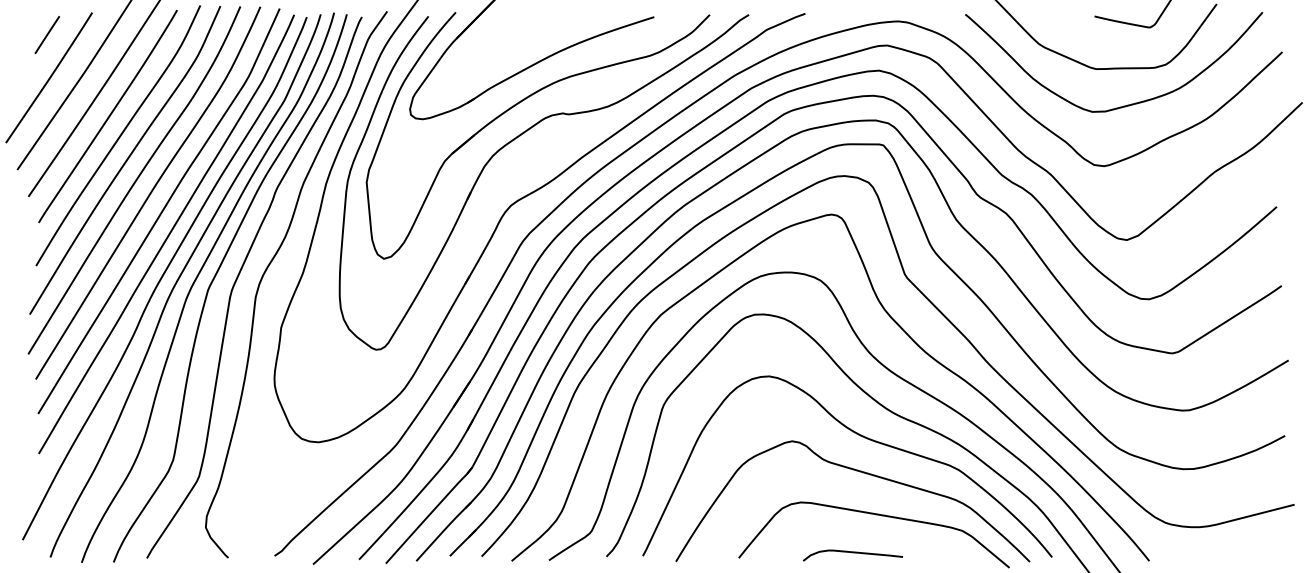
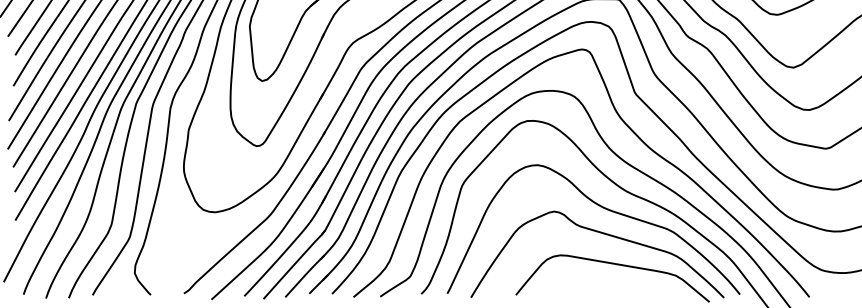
curve: (852, 553) -> (597, 291), removed

